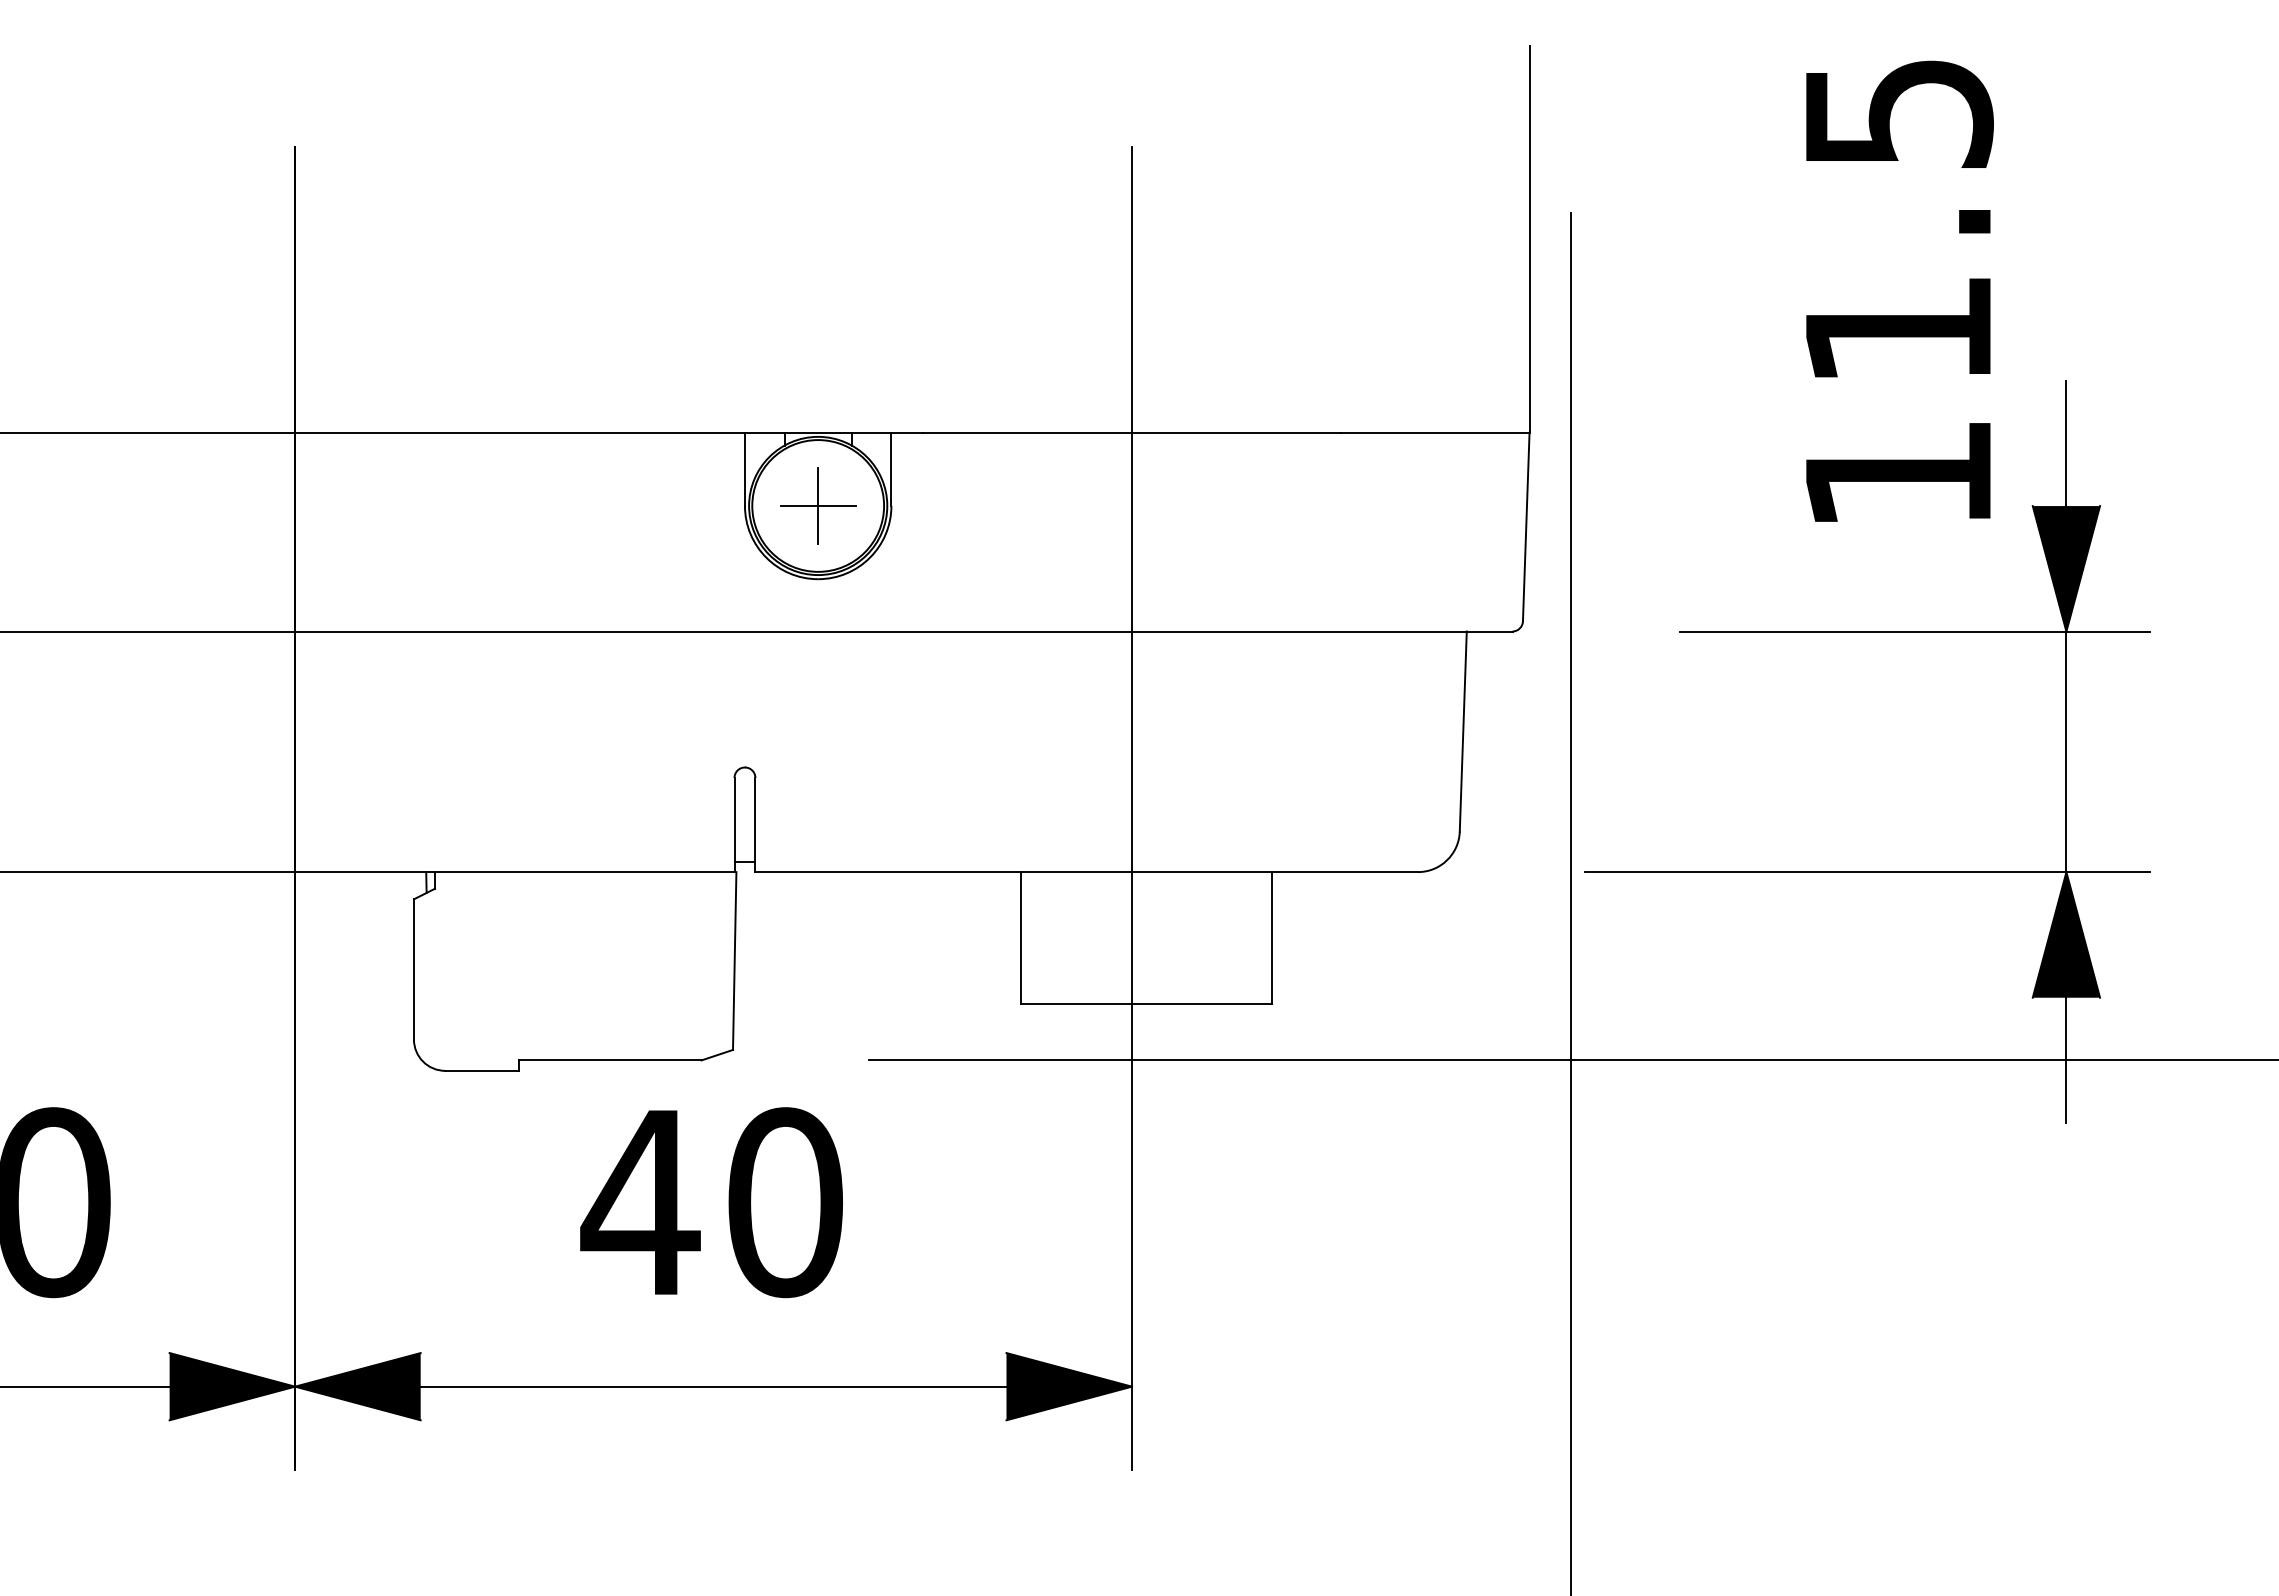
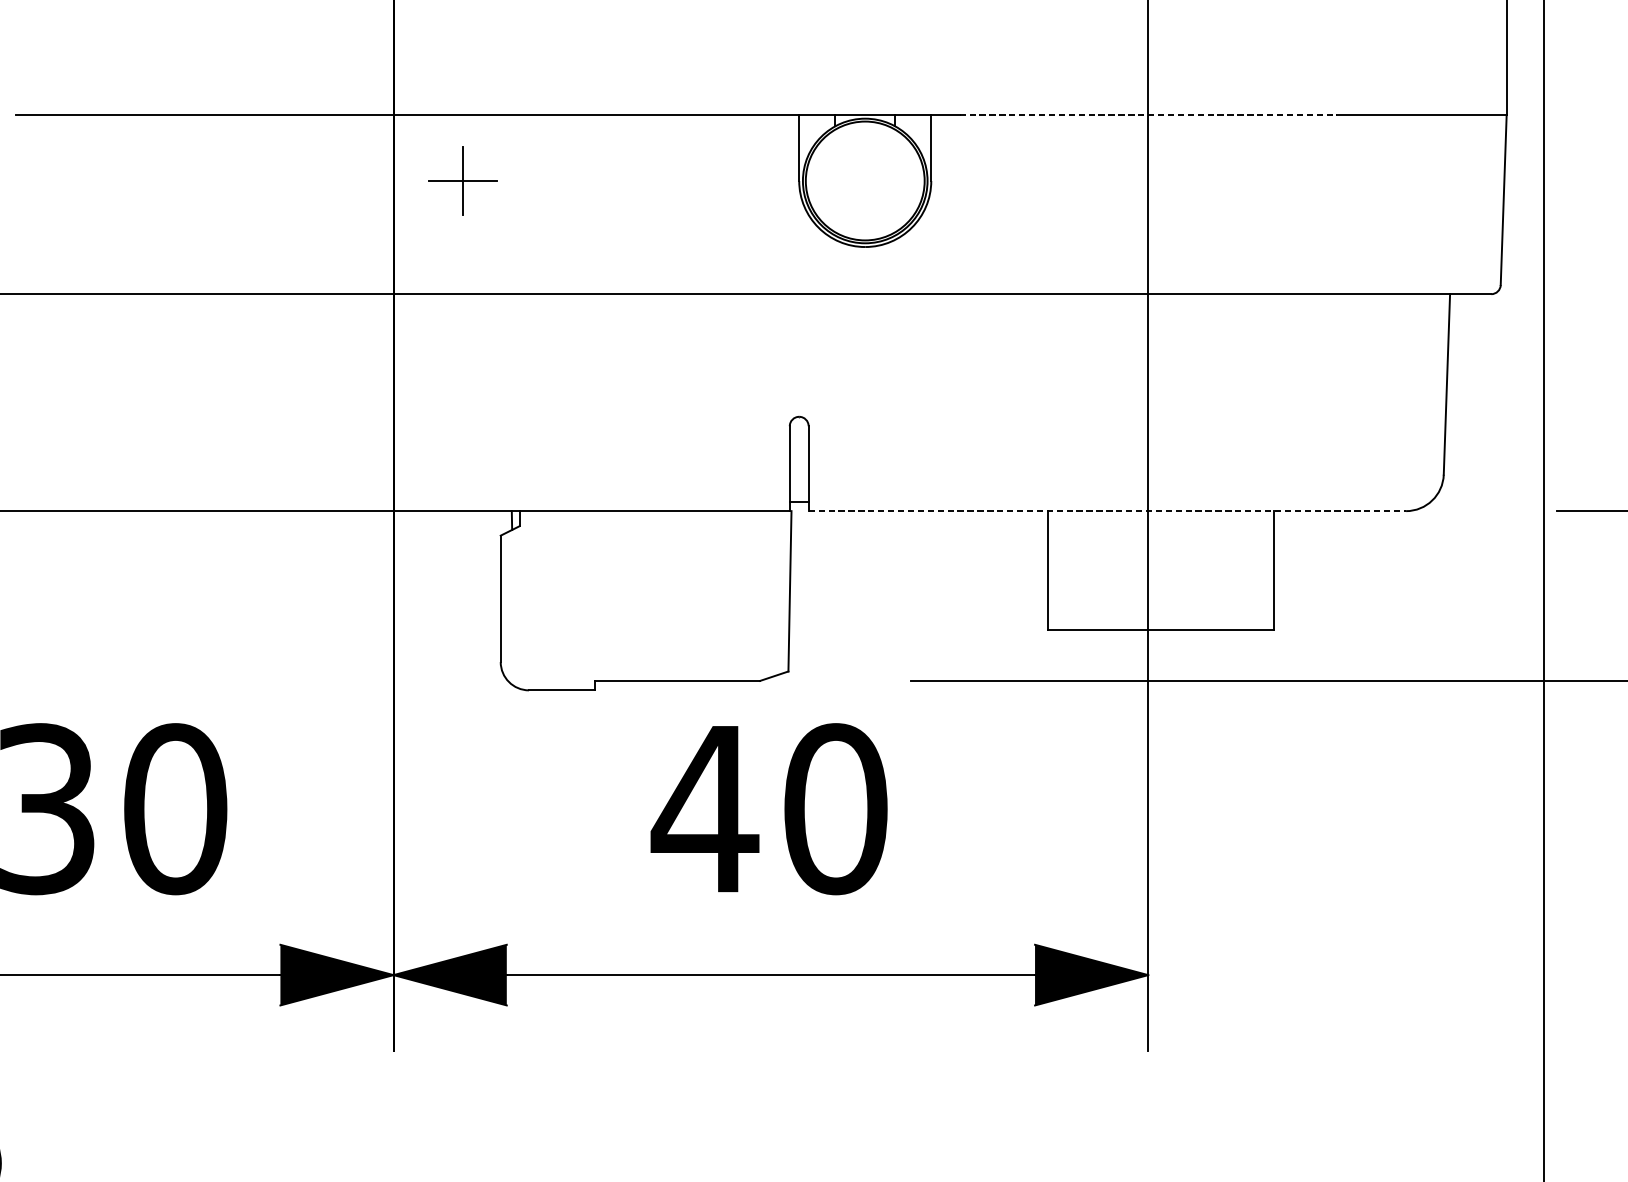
line: (1132, 432) -> (1148, 114), solid -> dashed
part: (818, 505) -> (463, 180), moved
line: (1087, 872) -> (1108, 511), solid -> dashed

